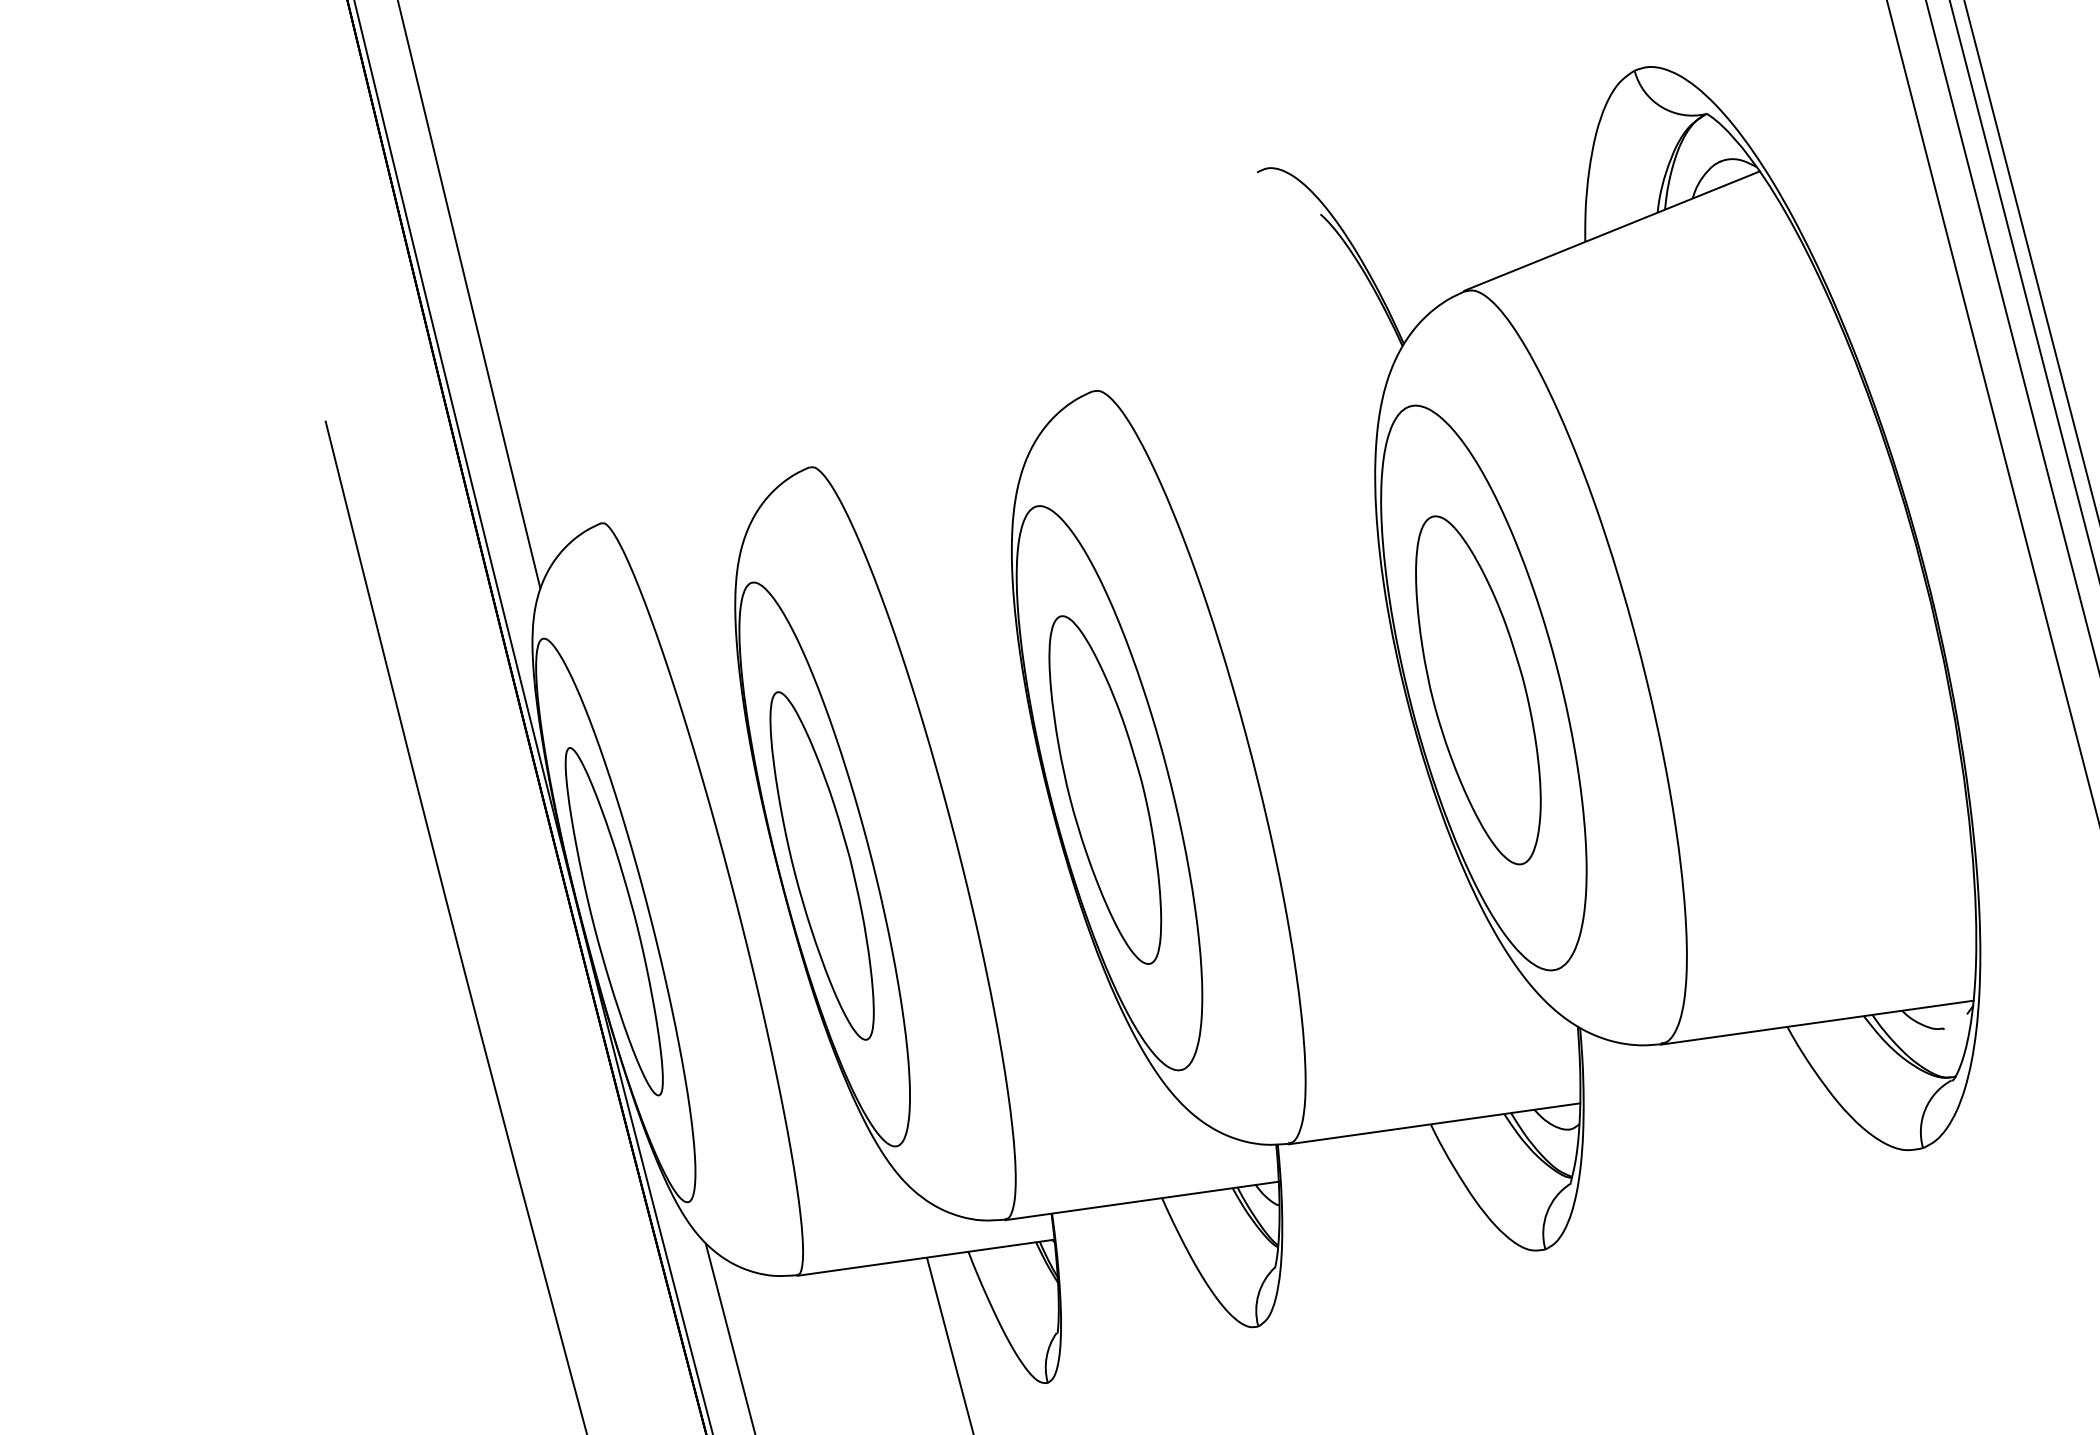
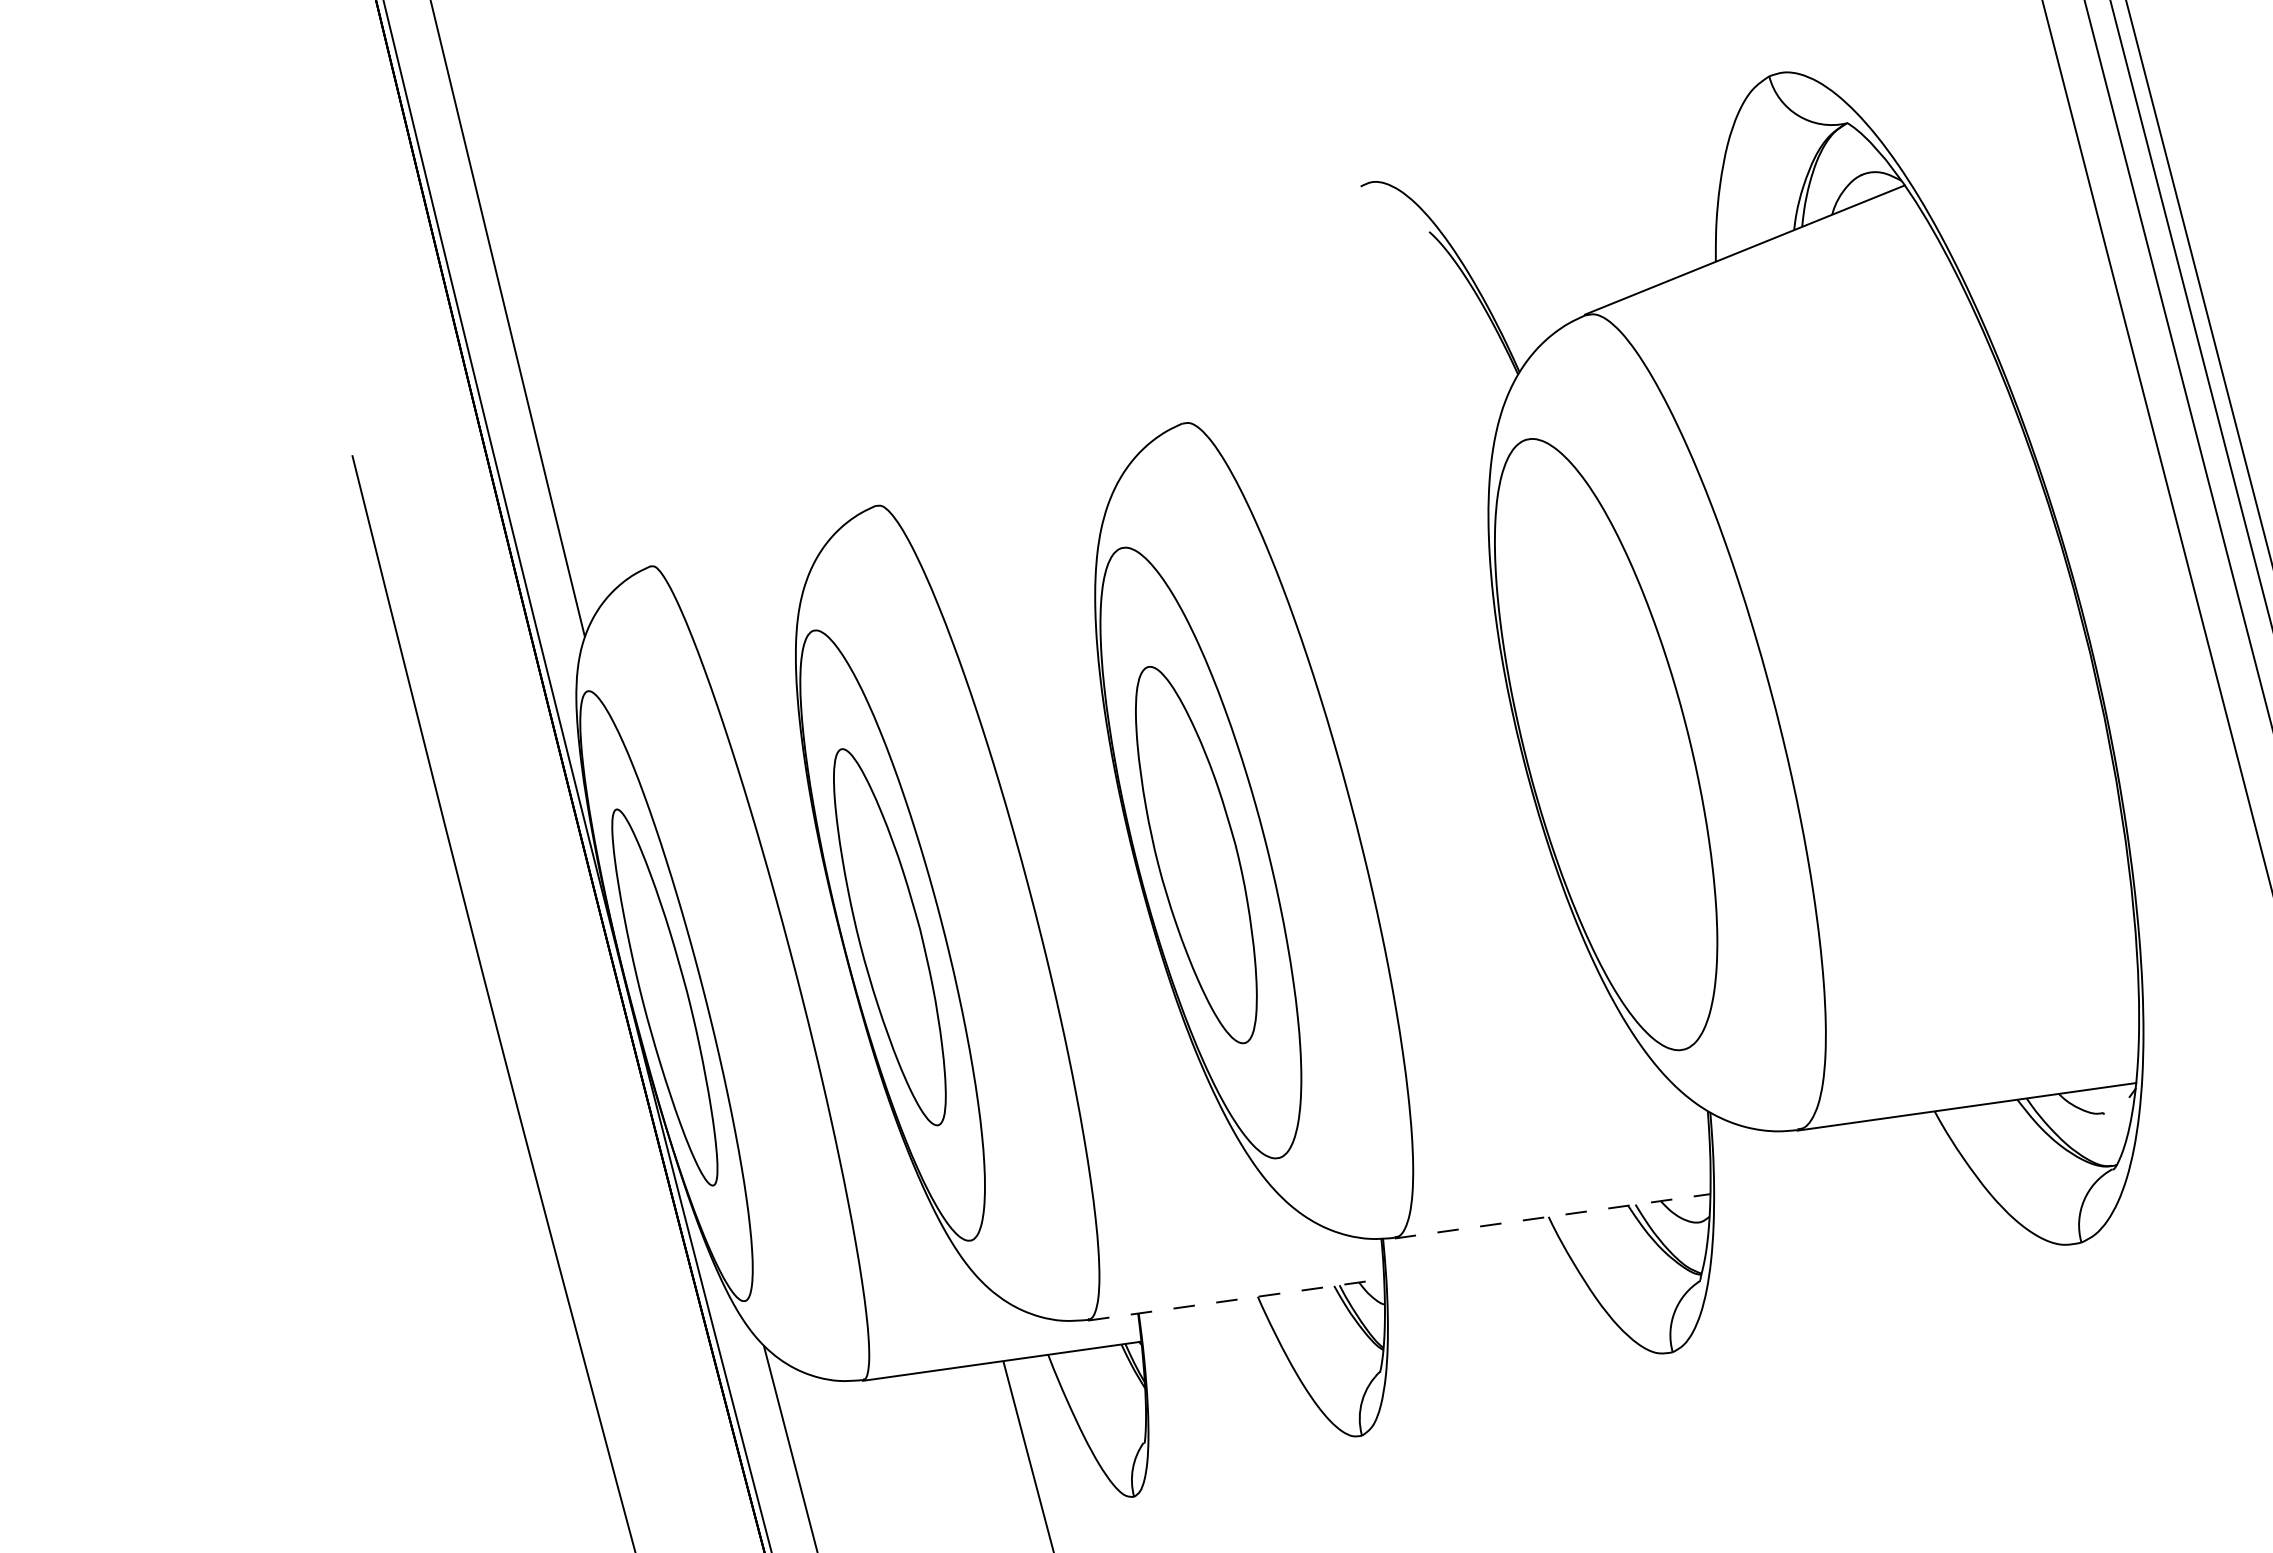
part: (1477, 689) -> (1599, 746), removed
line: (1435, 1124) -> (1553, 1216), solid -> dashed
line: (1142, 1200) -> (1236, 1299), solid -> dashed

